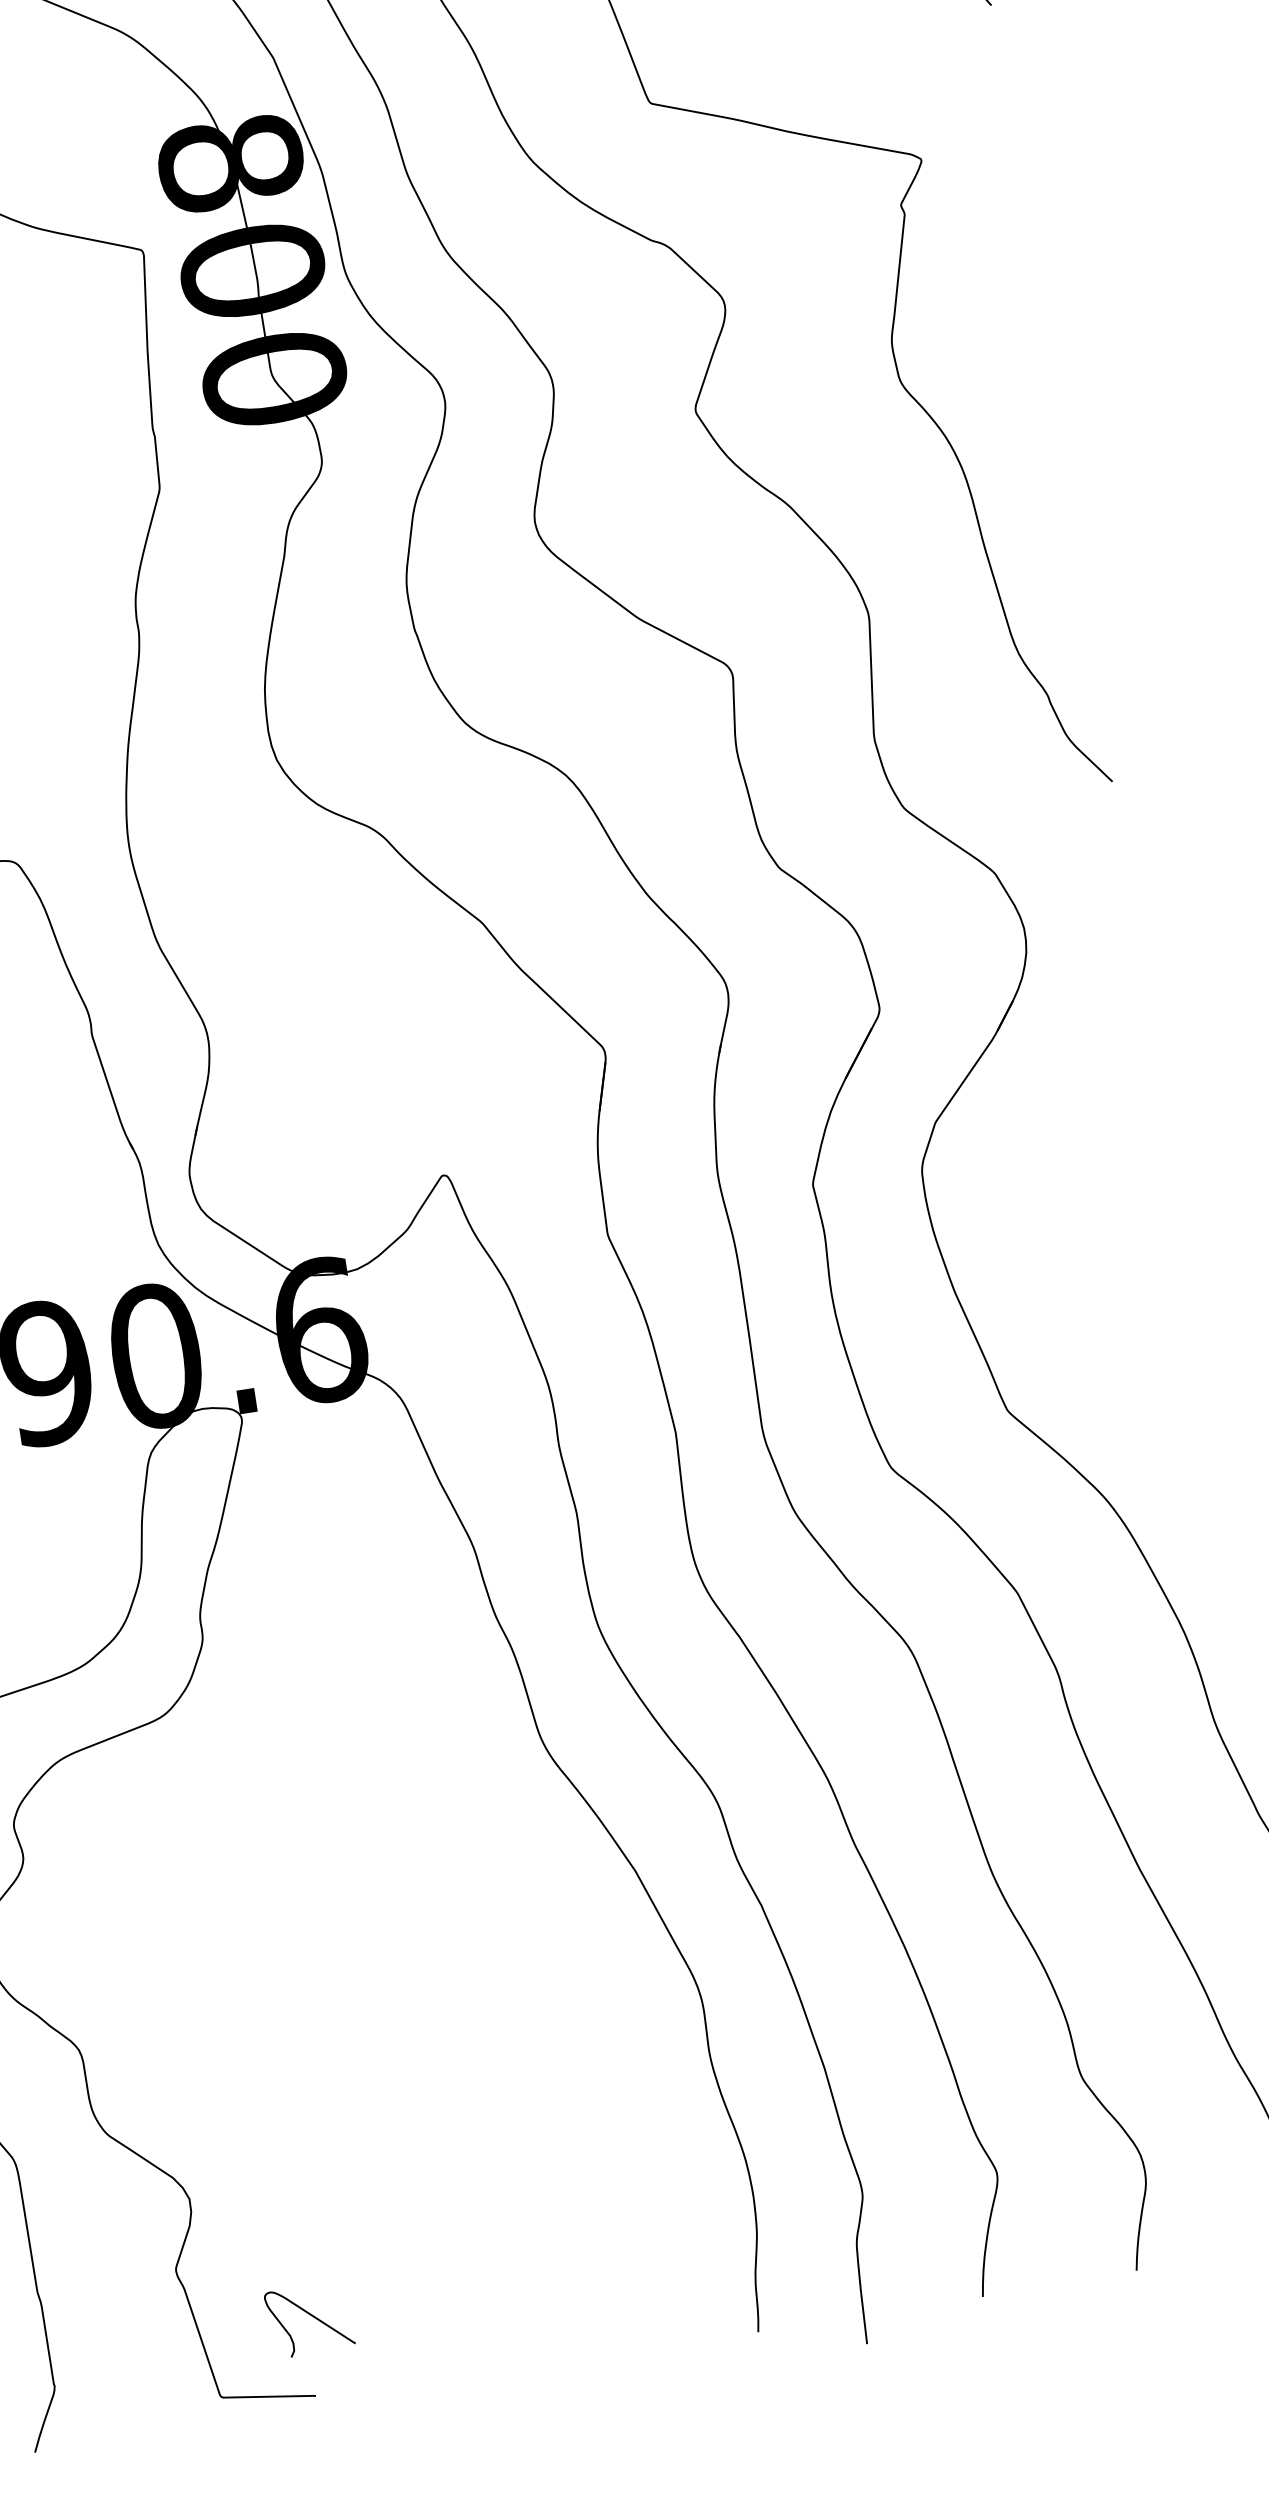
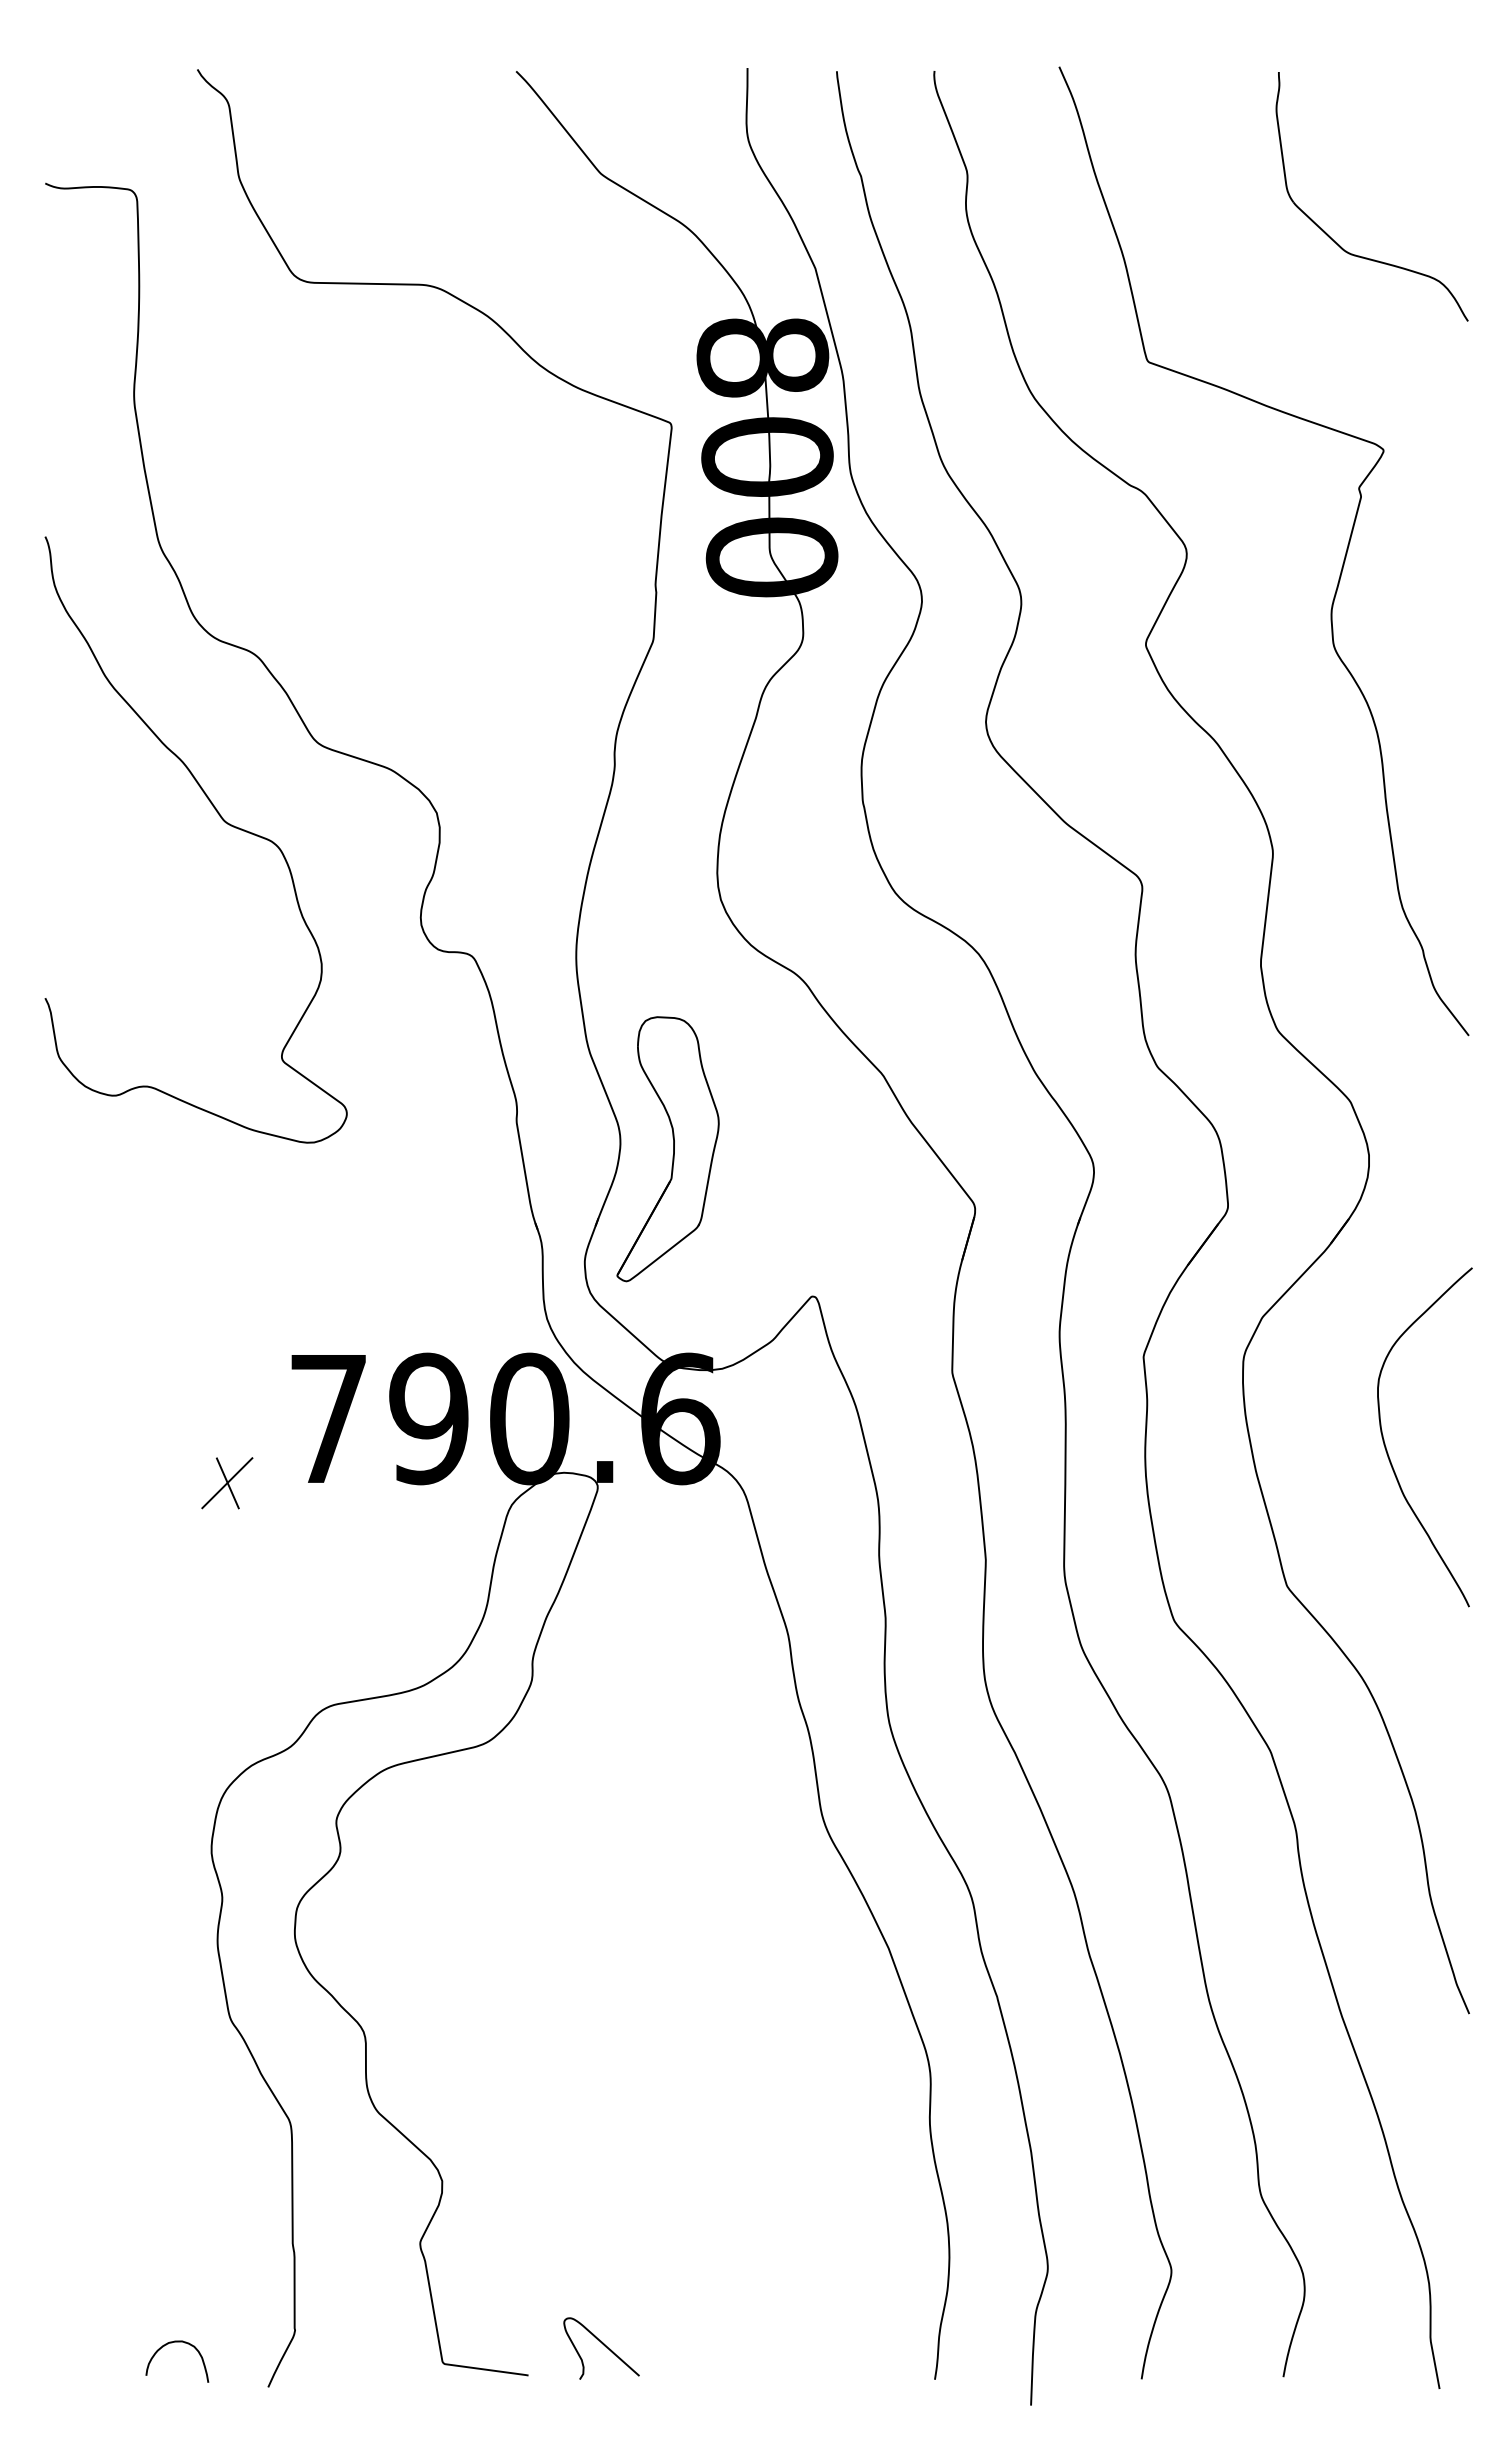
part: (260, 1040) -> (667, 1149), added
curve: (1092, 1241) -> (1386, 1446), added
curve: (311, 2316) -> (603, 2345), moved

